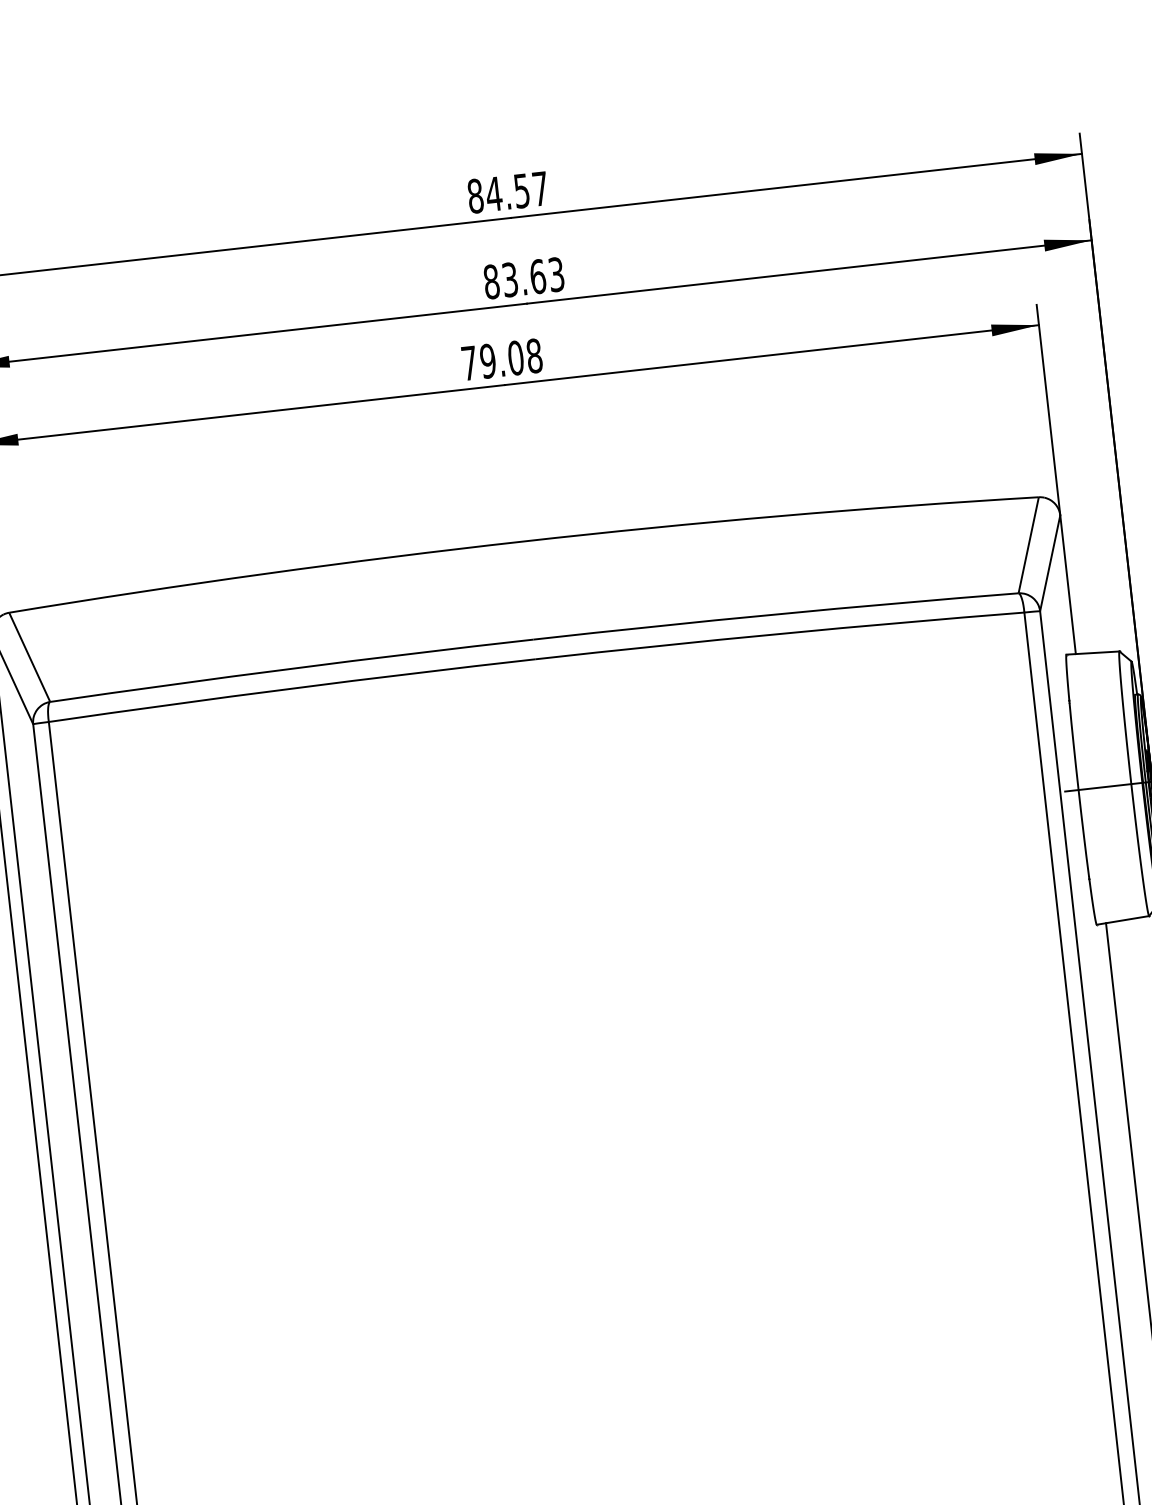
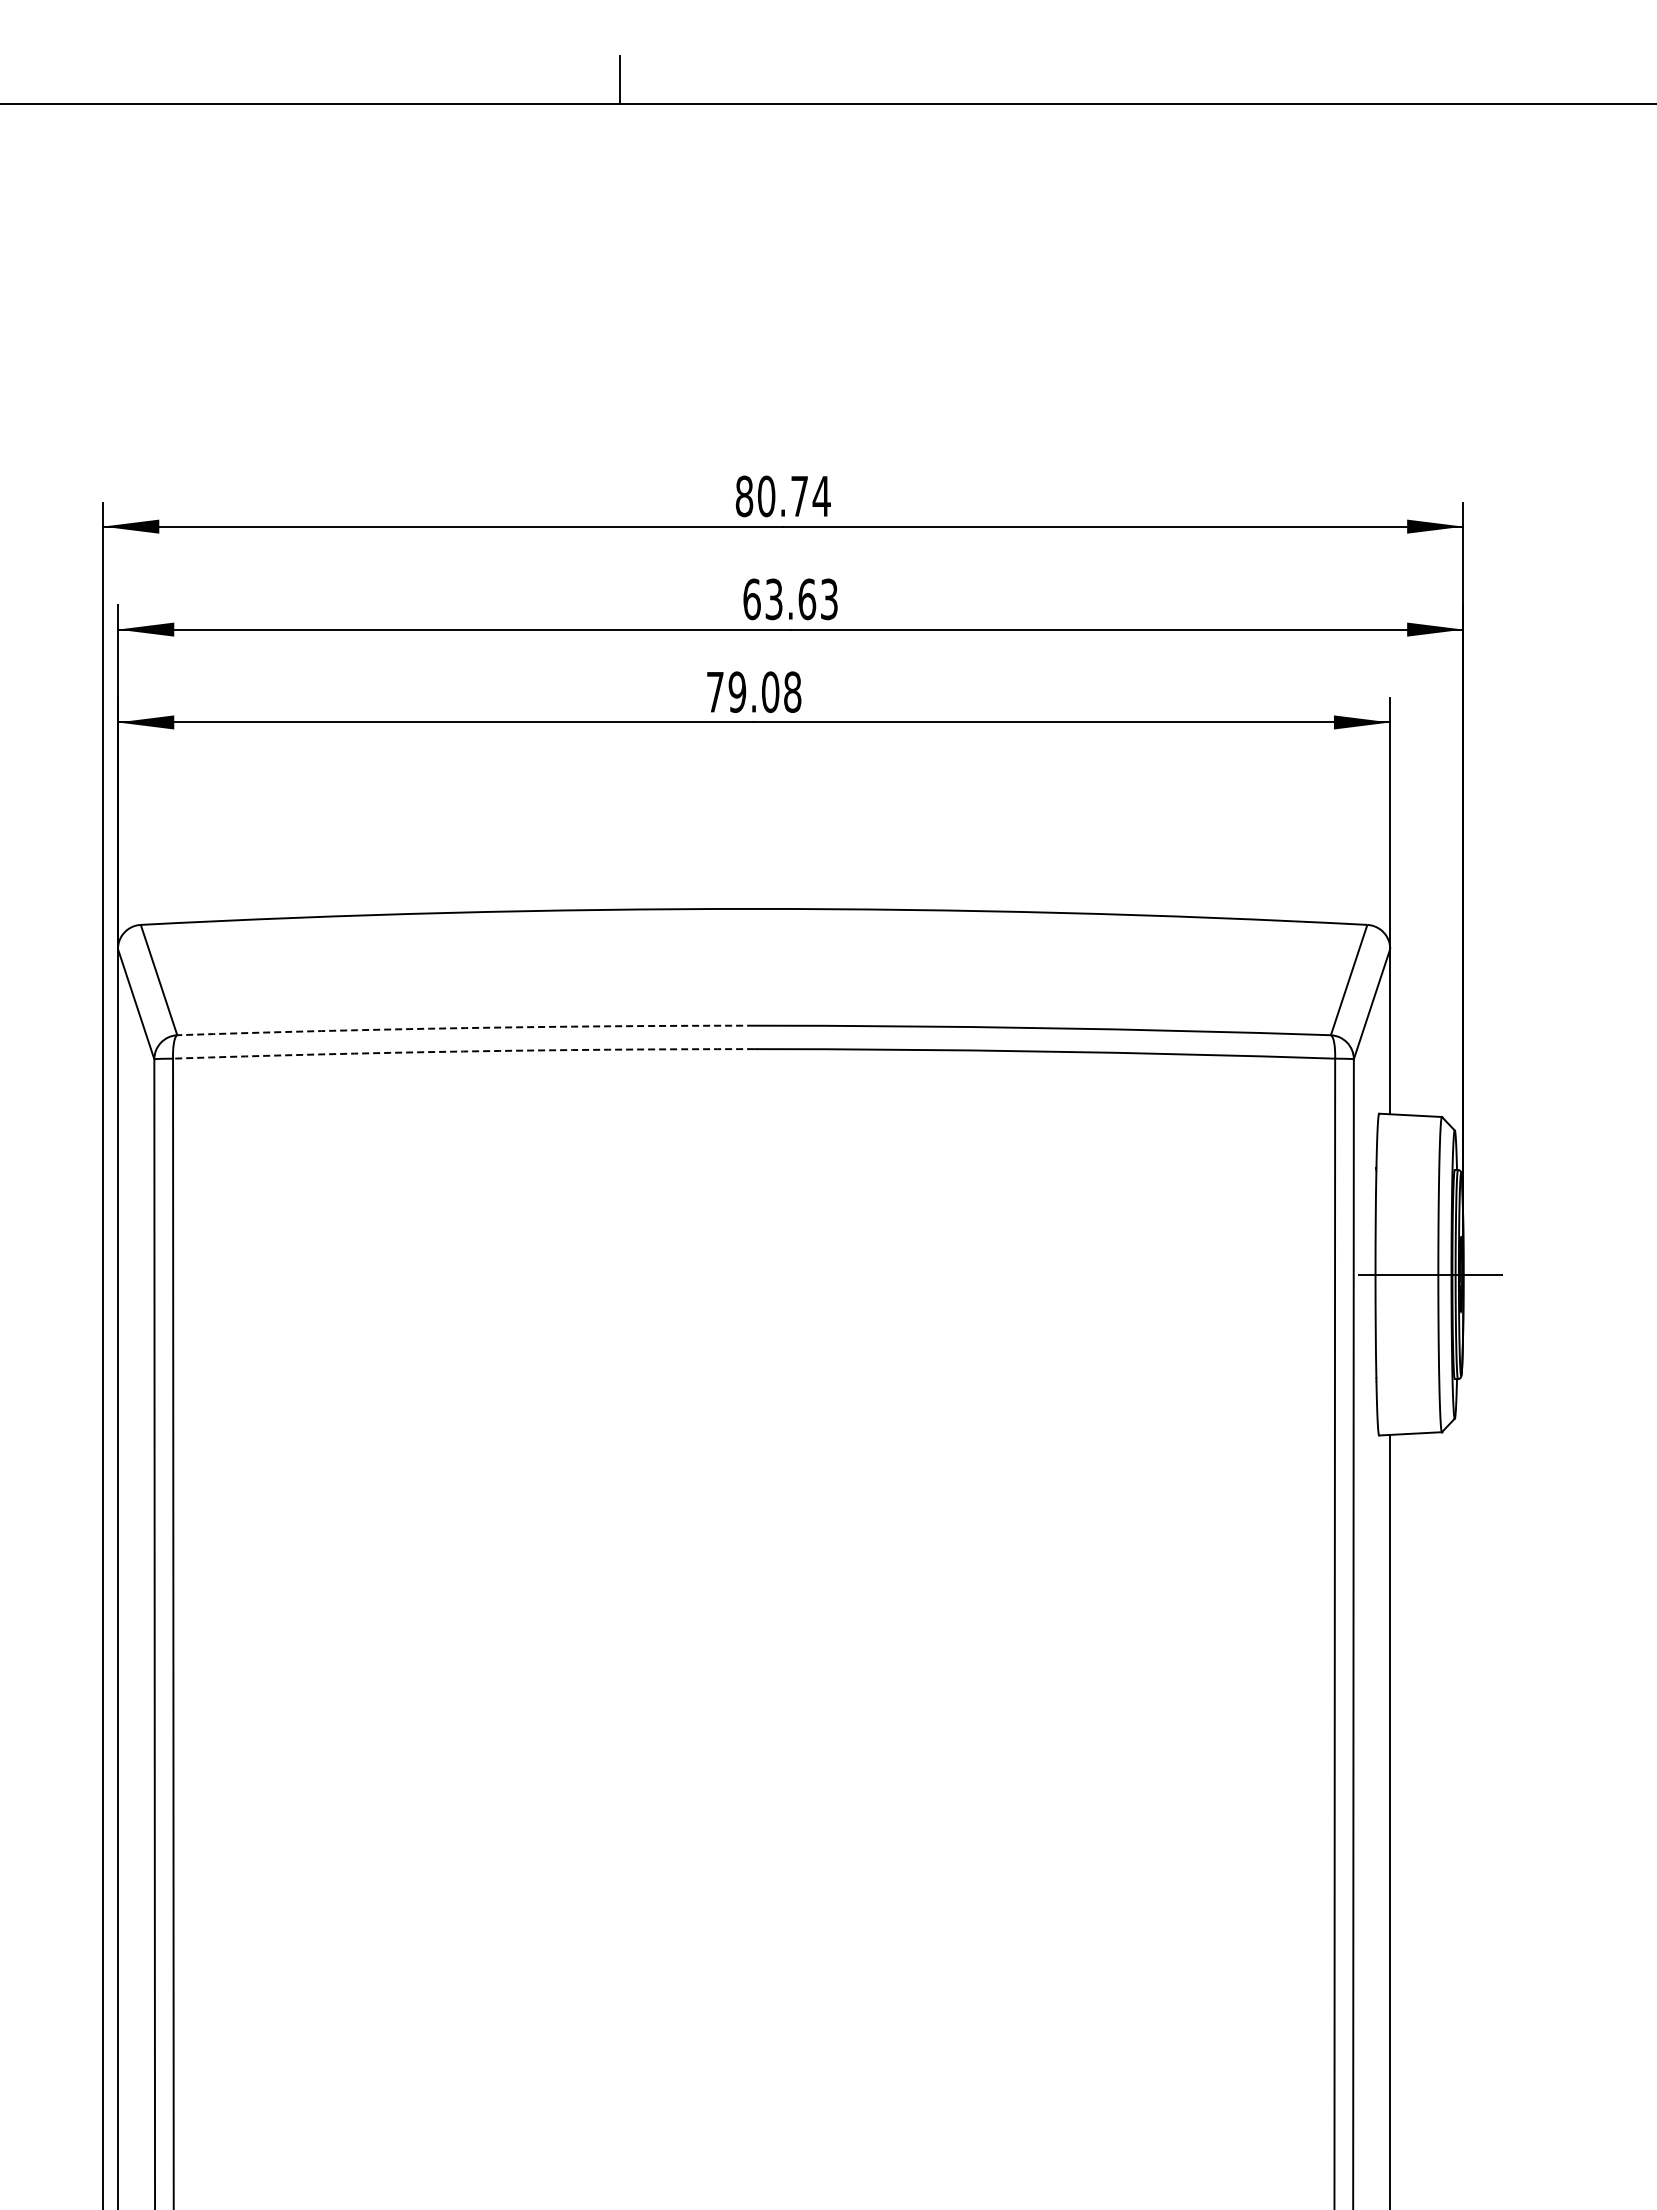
text: (516, 191) -> (793, 496), 84.57 -> 80.74
text: (491, 282) -> (751, 599), 83.63 -> 63.63
arc: (291, 669) -> (465, 1028), solid -> dashed
arc: (292, 688) -> (463, 1051), solid -> dashed

